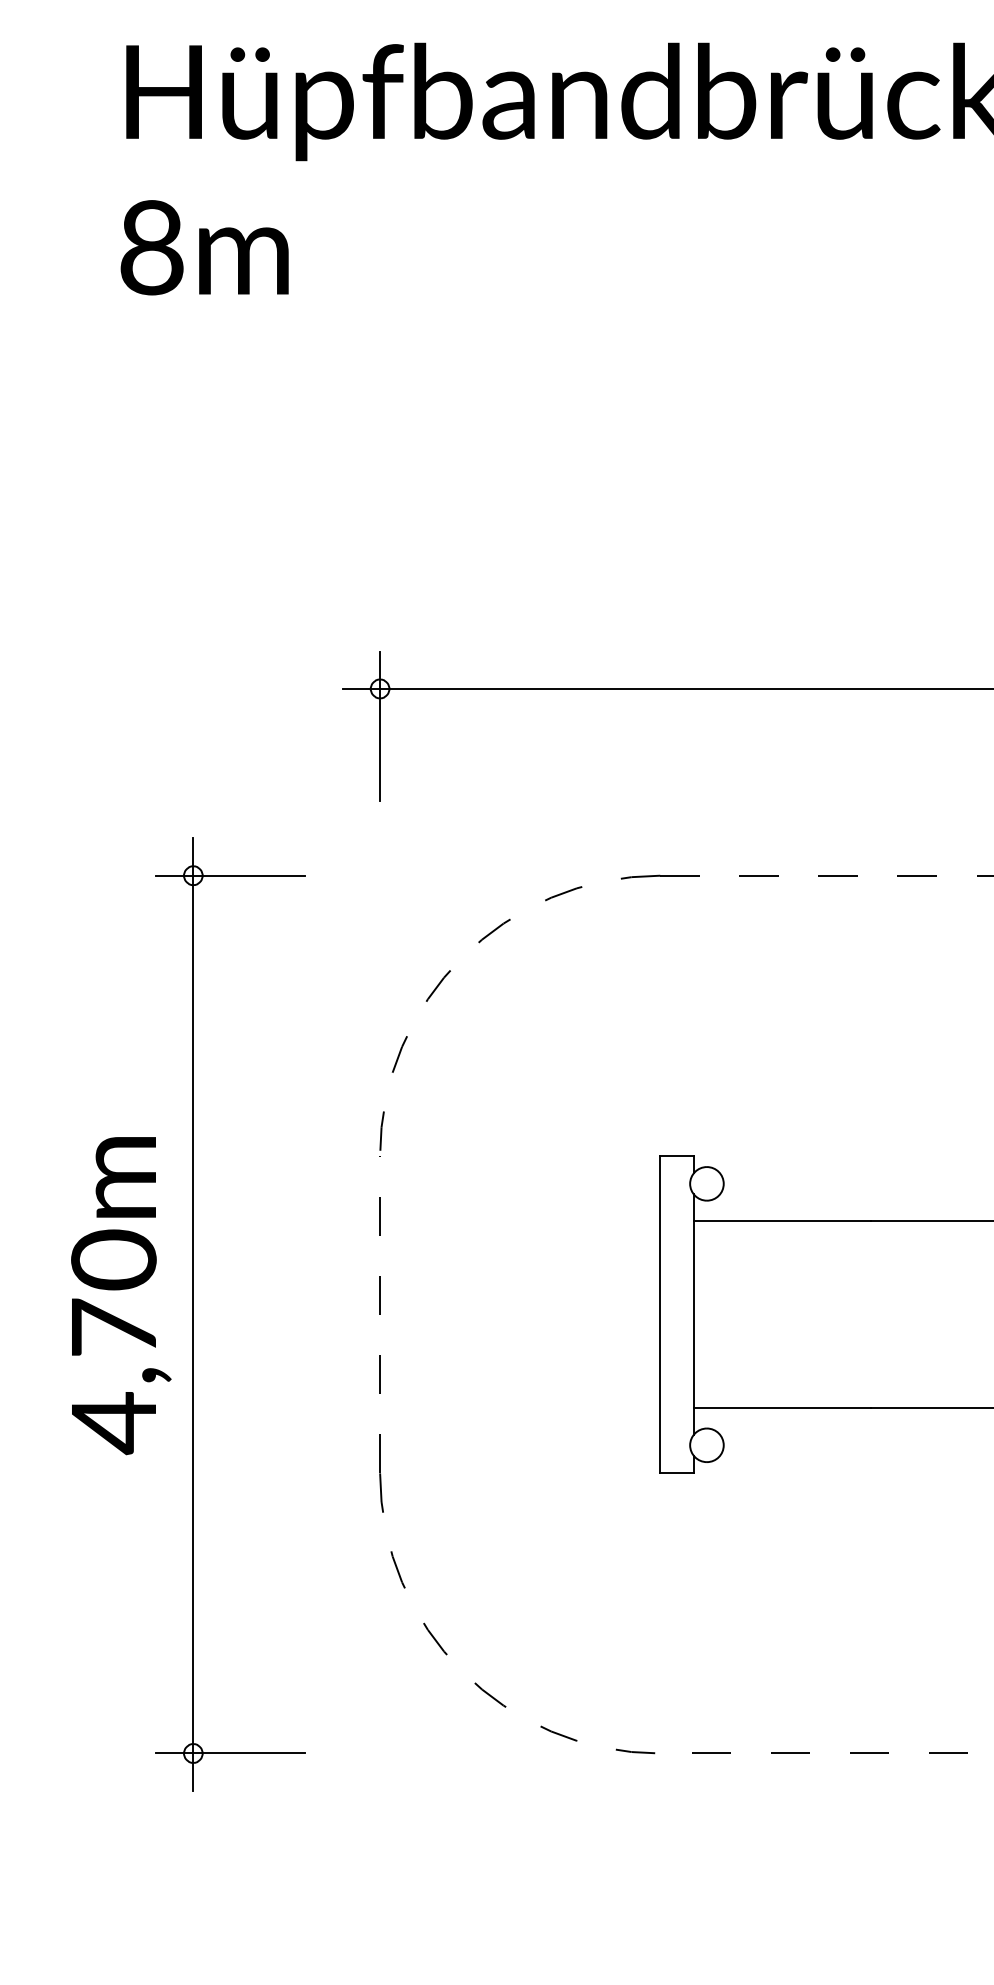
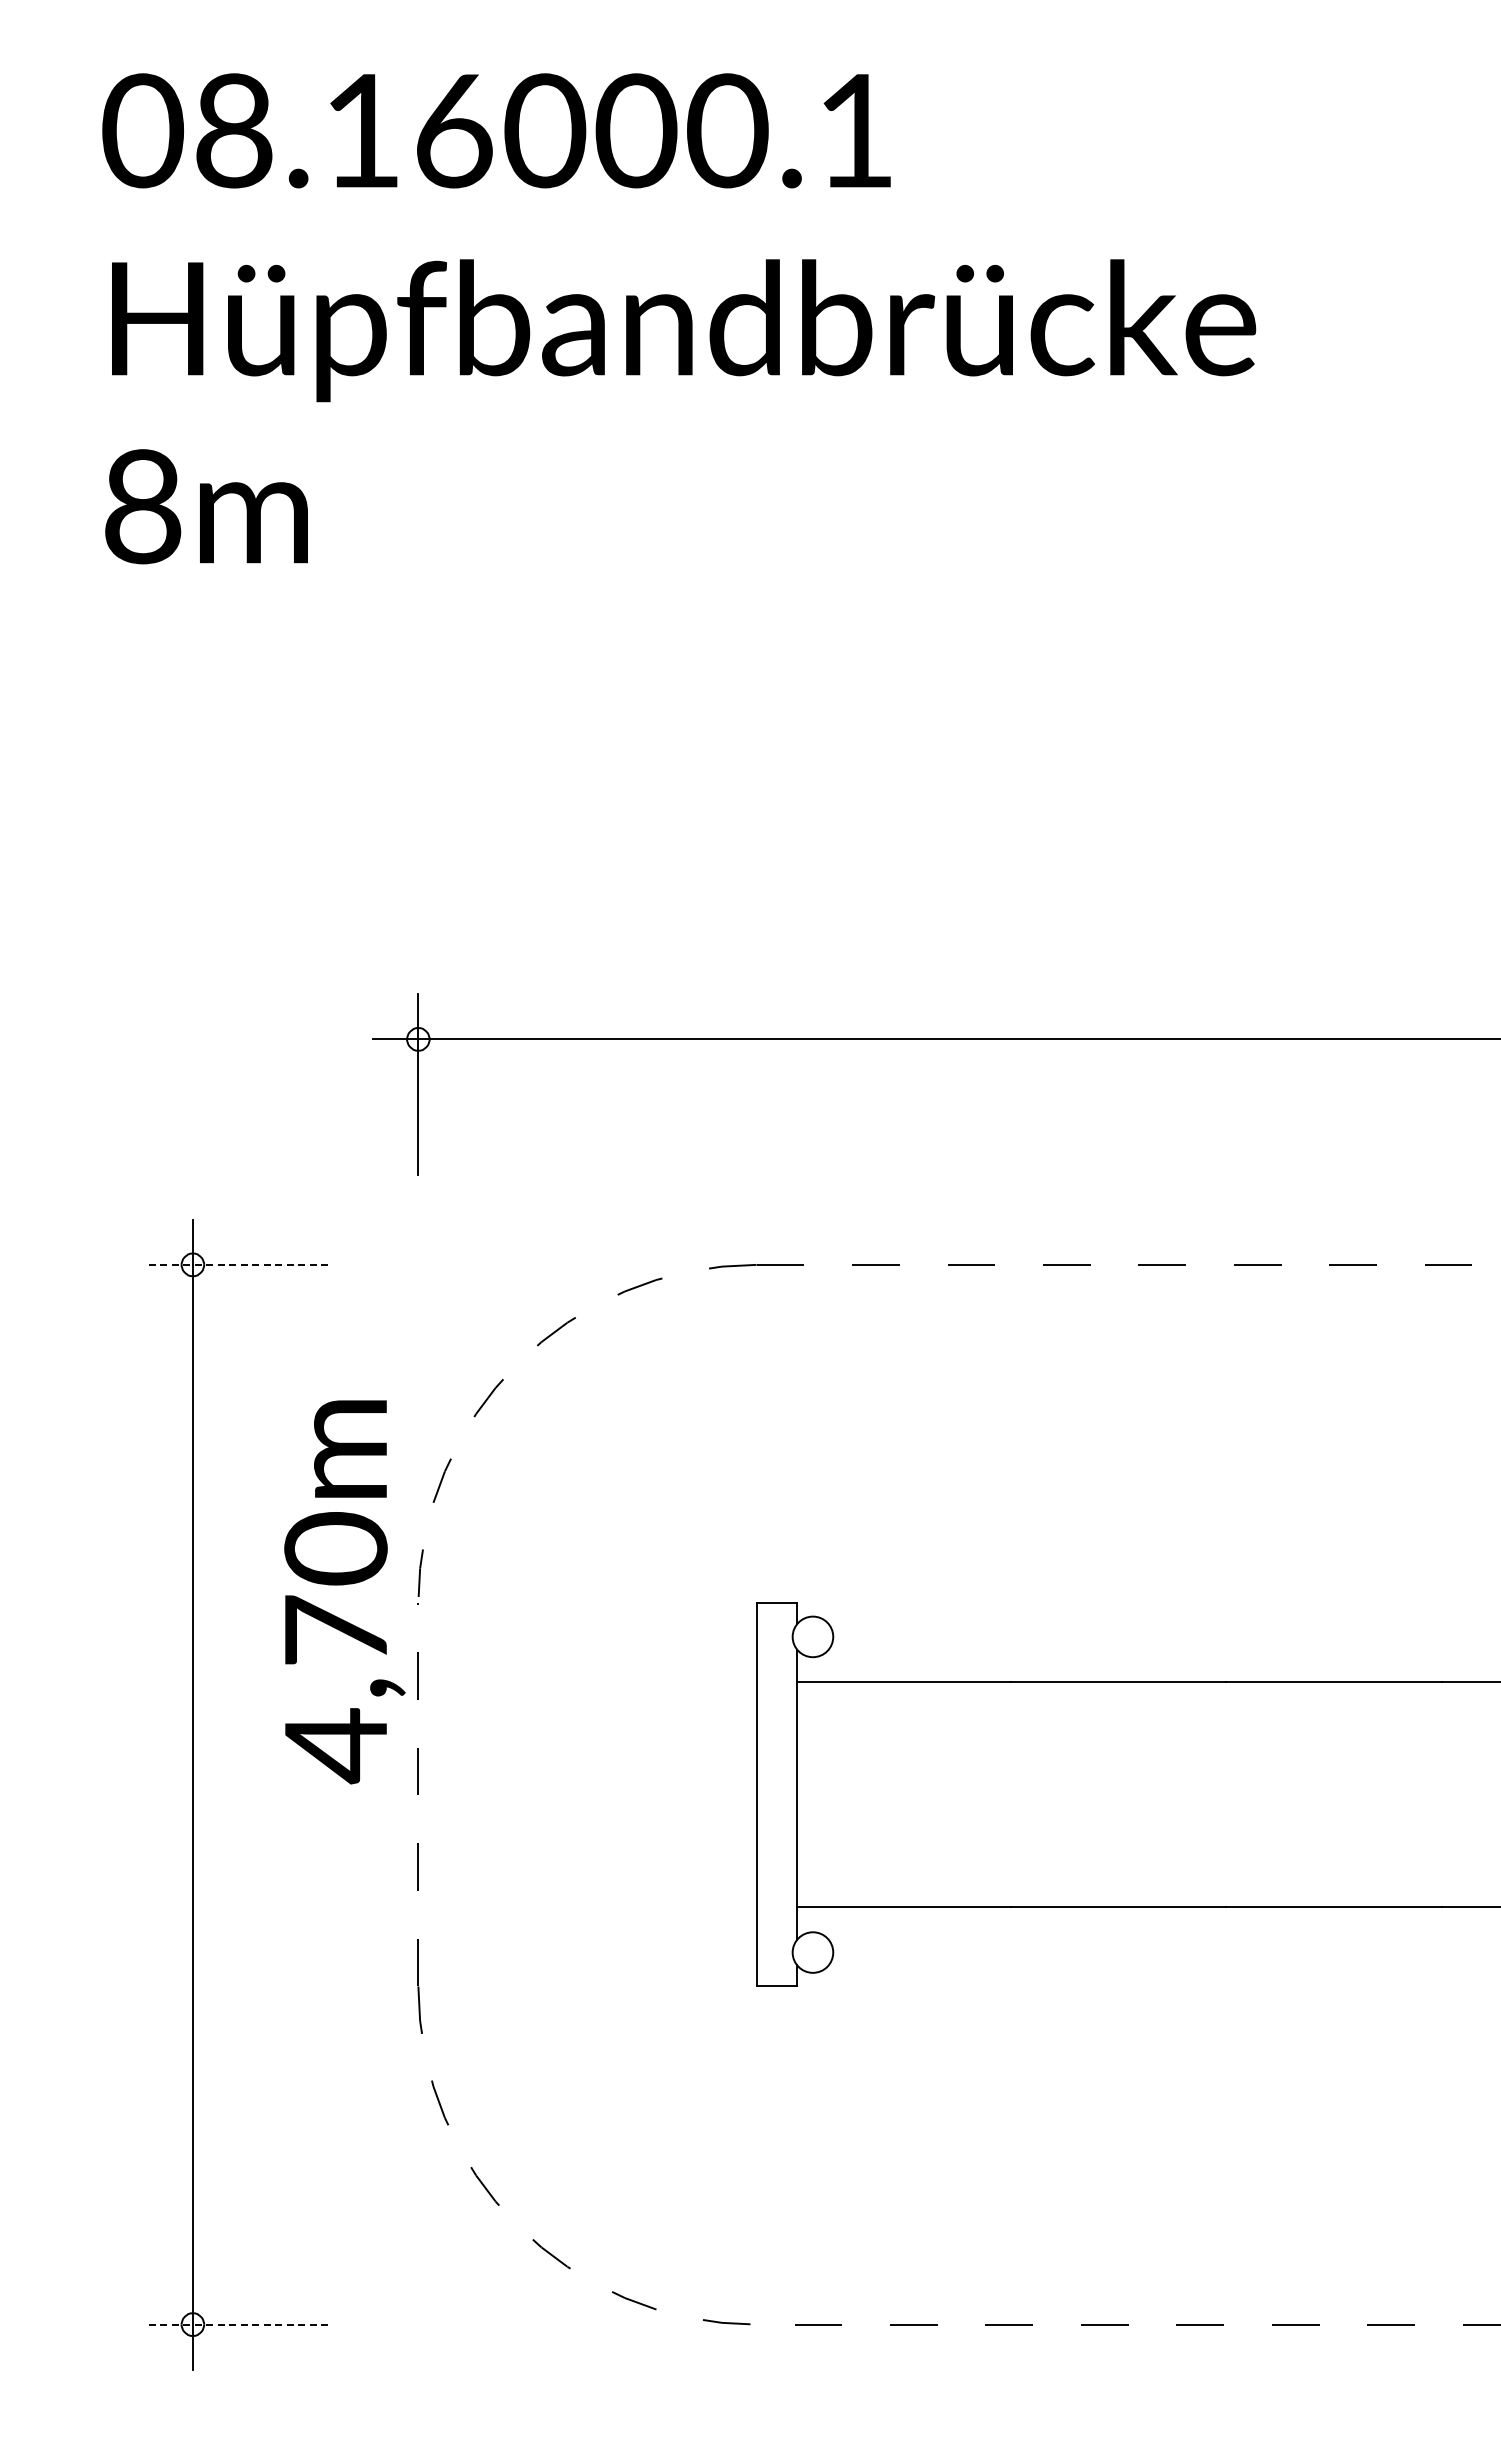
line: (230, 875) -> (237, 1264), solid -> dashed
text: (120, 1296) -> (344, 1592), moved
line: (230, 1753) -> (237, 2324), solid -> dashed

